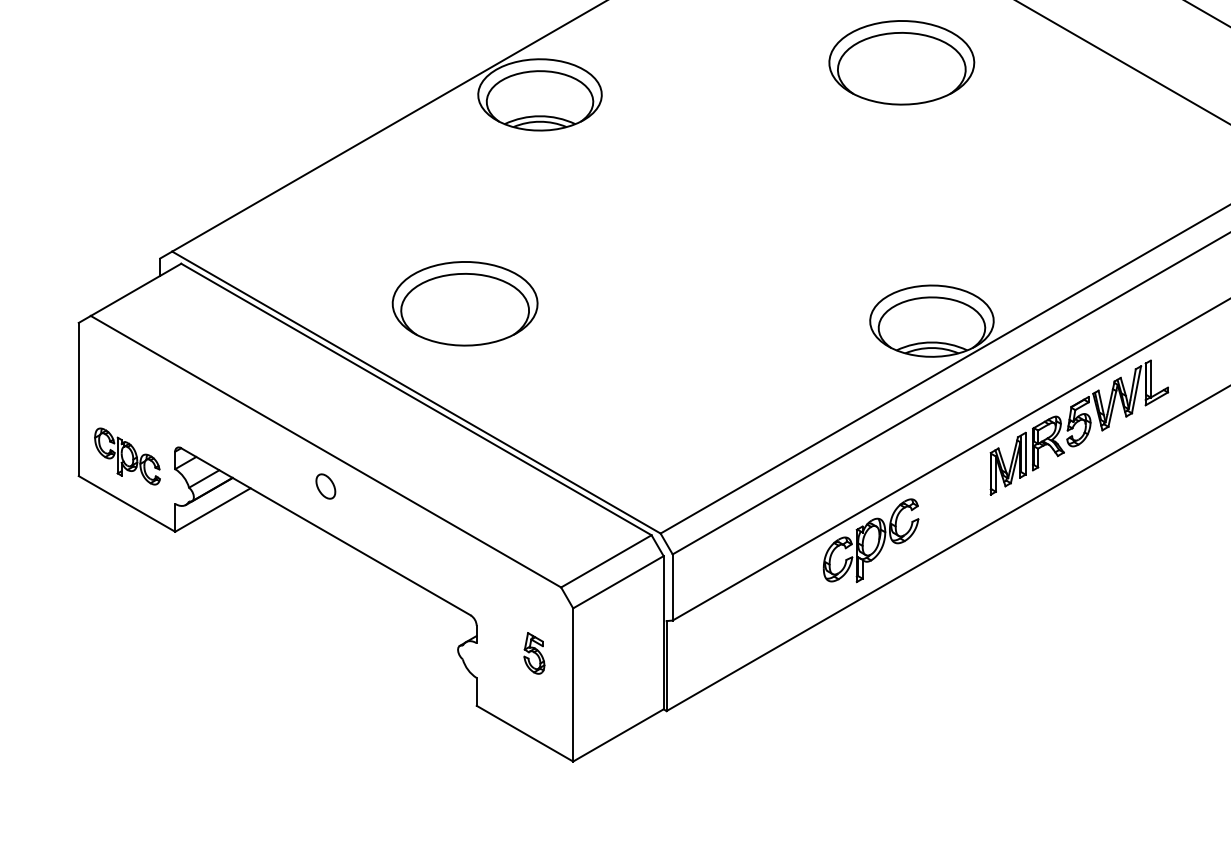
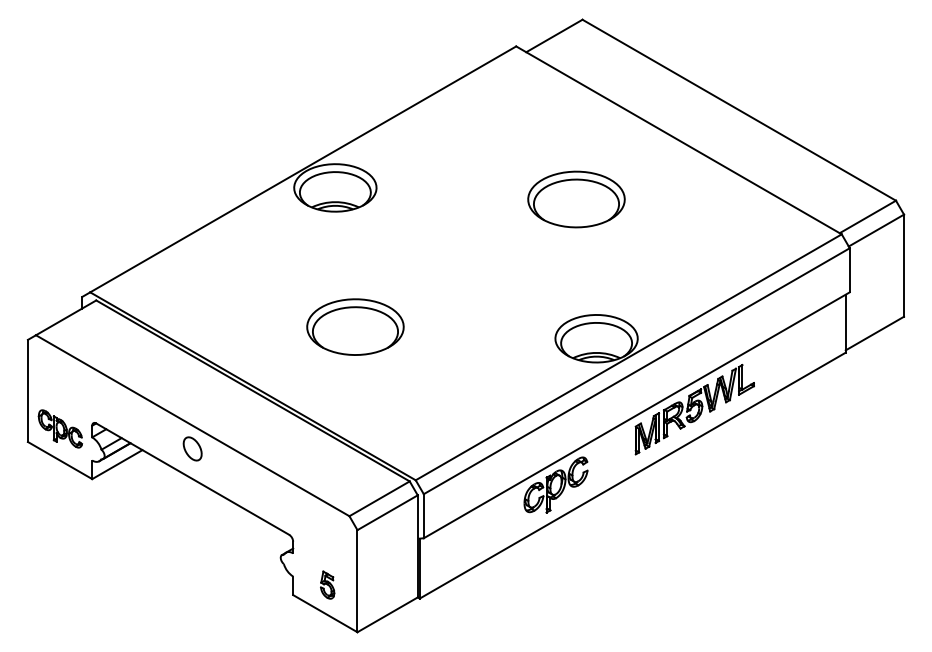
part: (901, 62) -> (576, 199), moved
part: (465, 302) -> (355, 326), moved
part: (325, 485) -> (192, 448), size x1.43
part: (534, 652) -> (327, 584), moved

